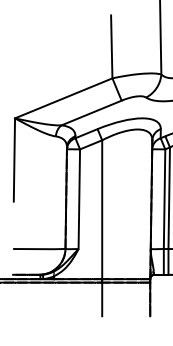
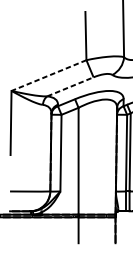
line: (63, 98) -> (48, 75), solid -> dashed
line: (91, 113) -> (70, 87), solid -> dashed

